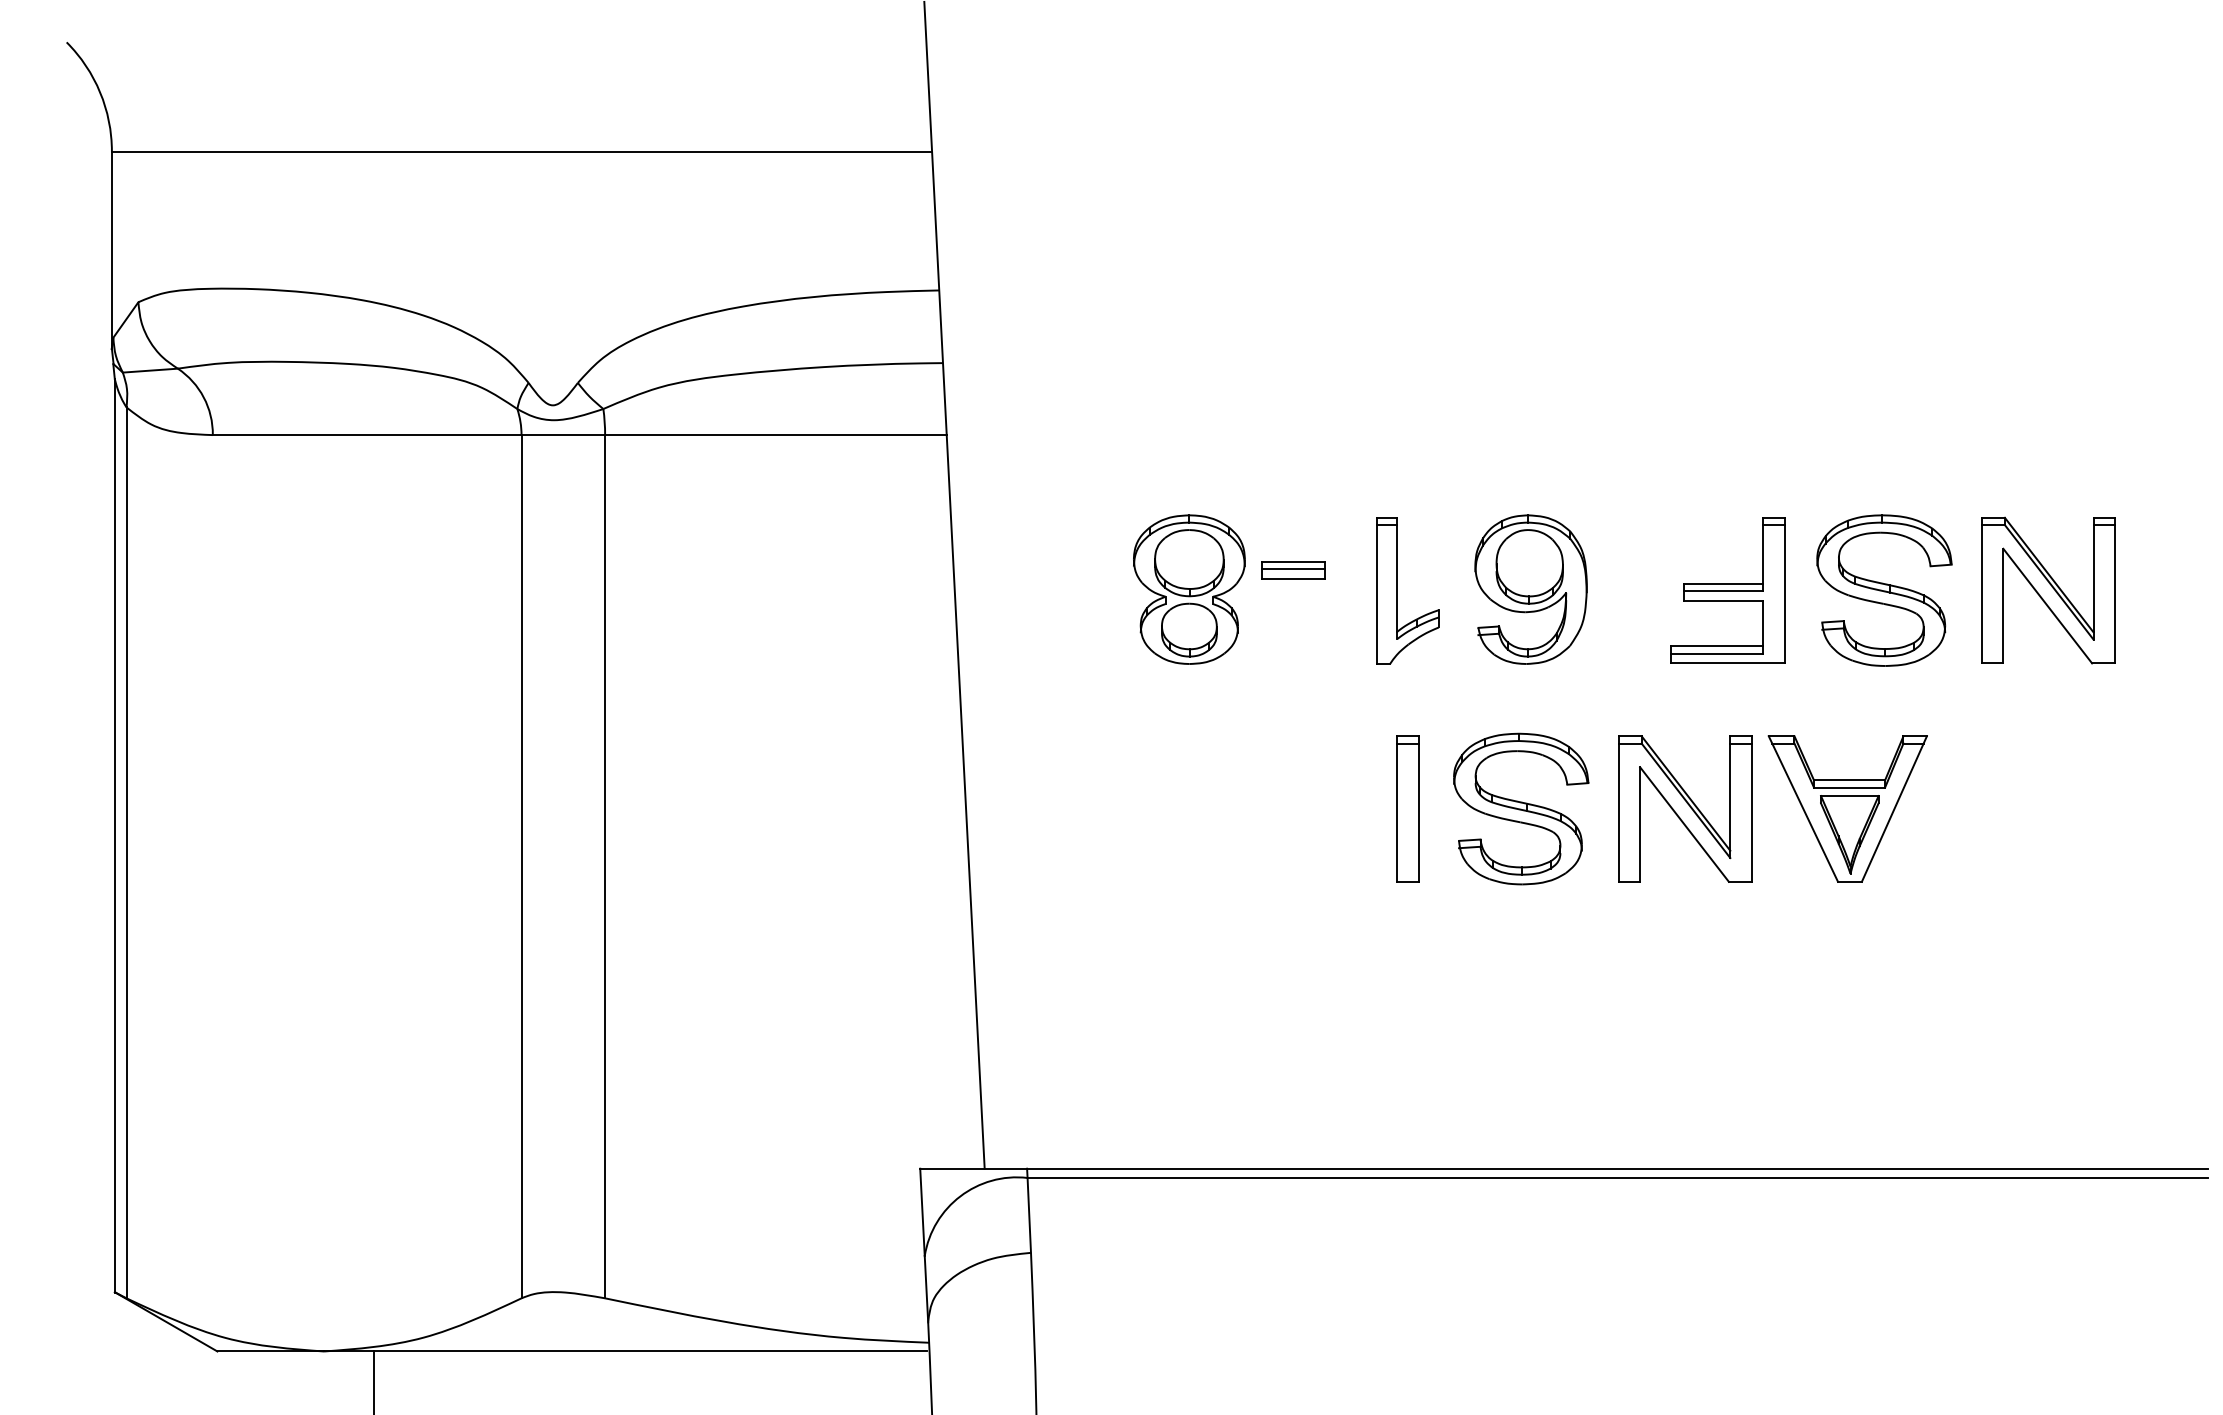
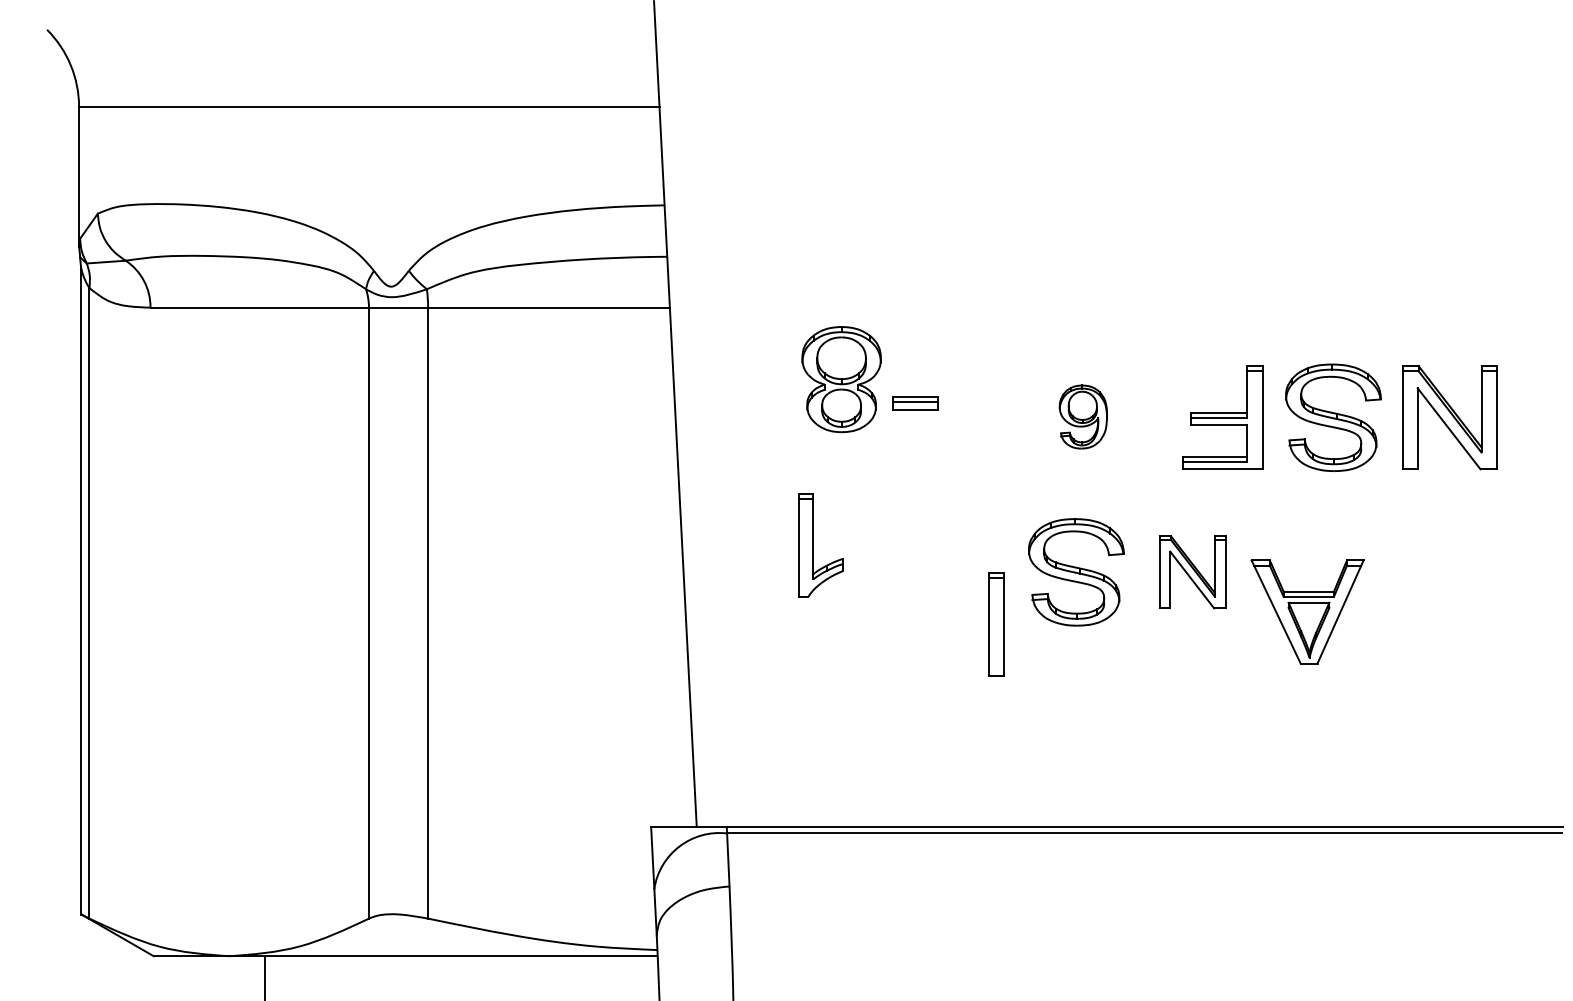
part: (1189, 589) -> (841, 379), moved
part: (1530, 589) -> (1083, 416), size x0.6
part: (1397, 590) -> (813, 545), moved
part: (1407, 808) -> (995, 624), moved
part: (1685, 808) -> (1192, 571), size x0.7
part: (1847, 808) -> (1307, 611), moved

